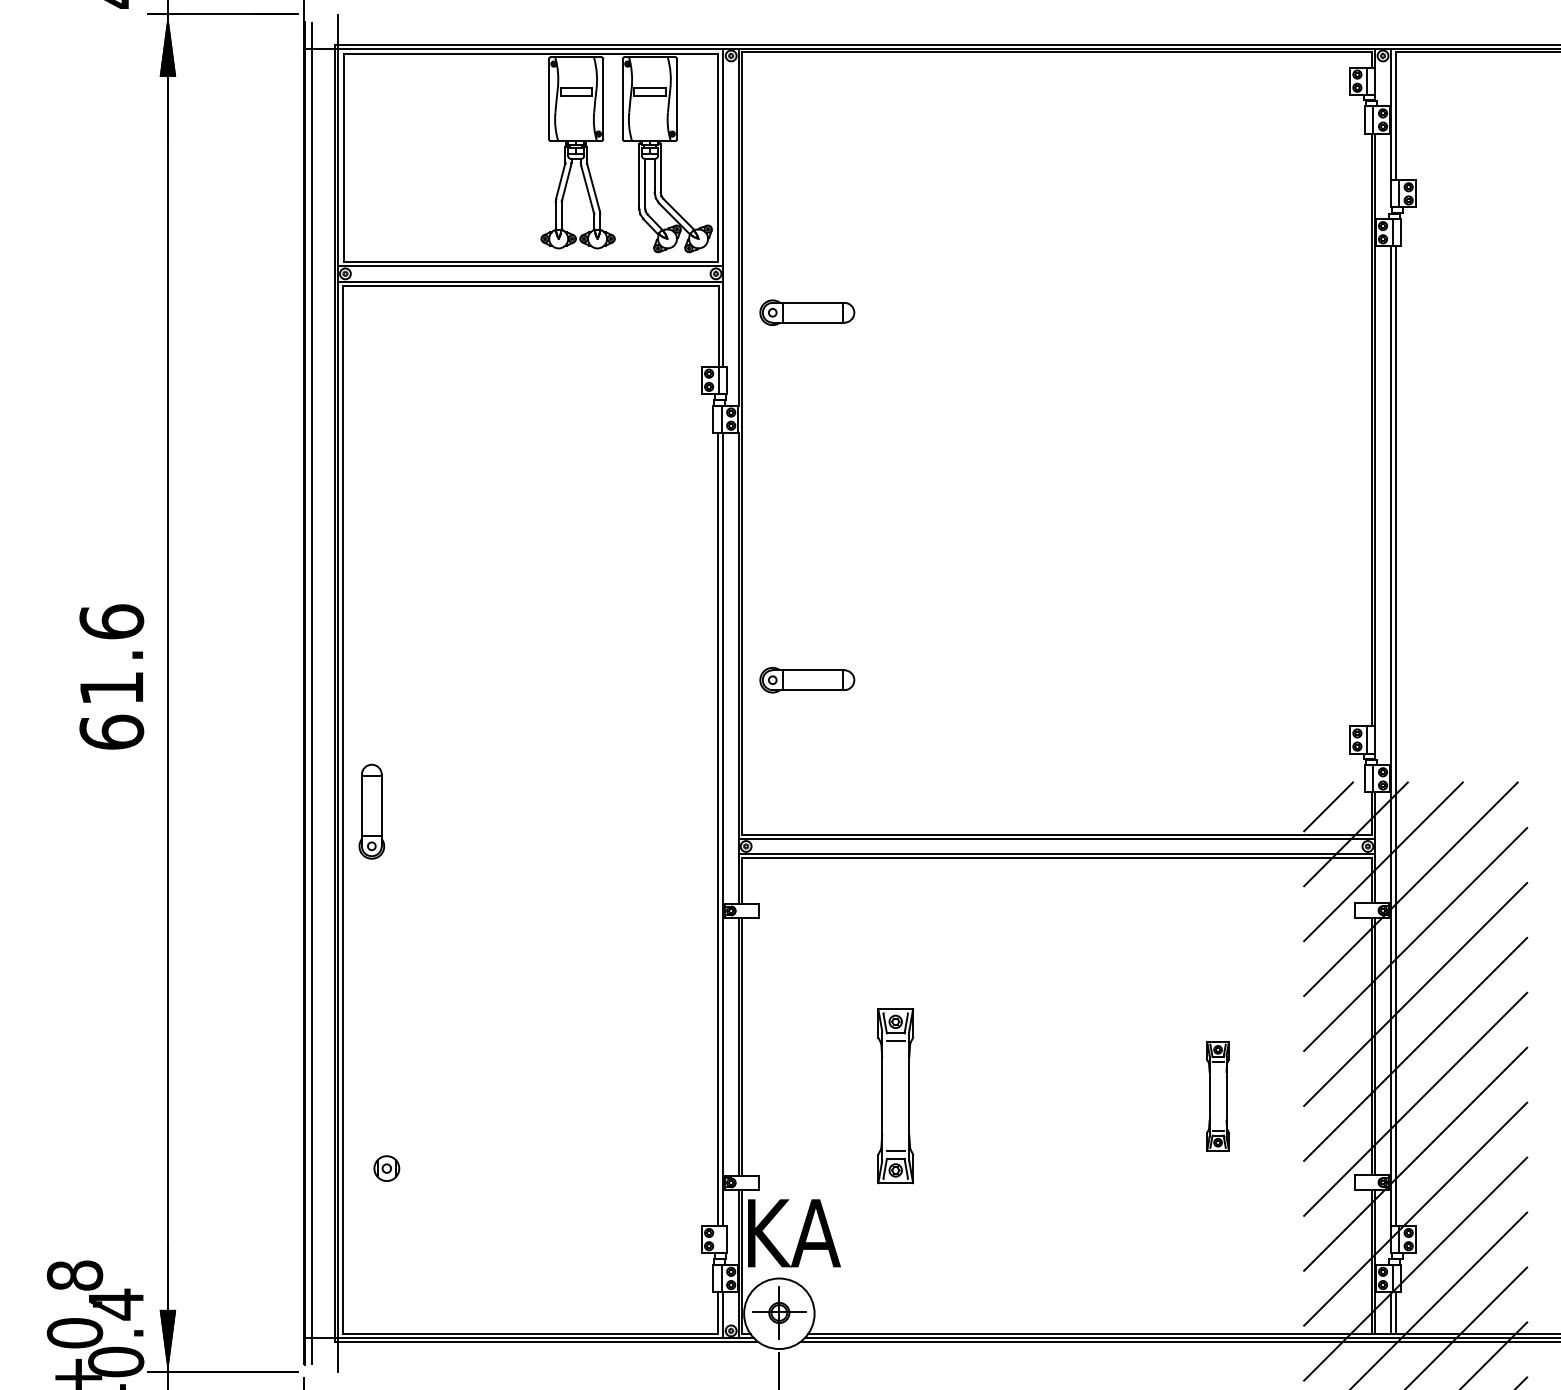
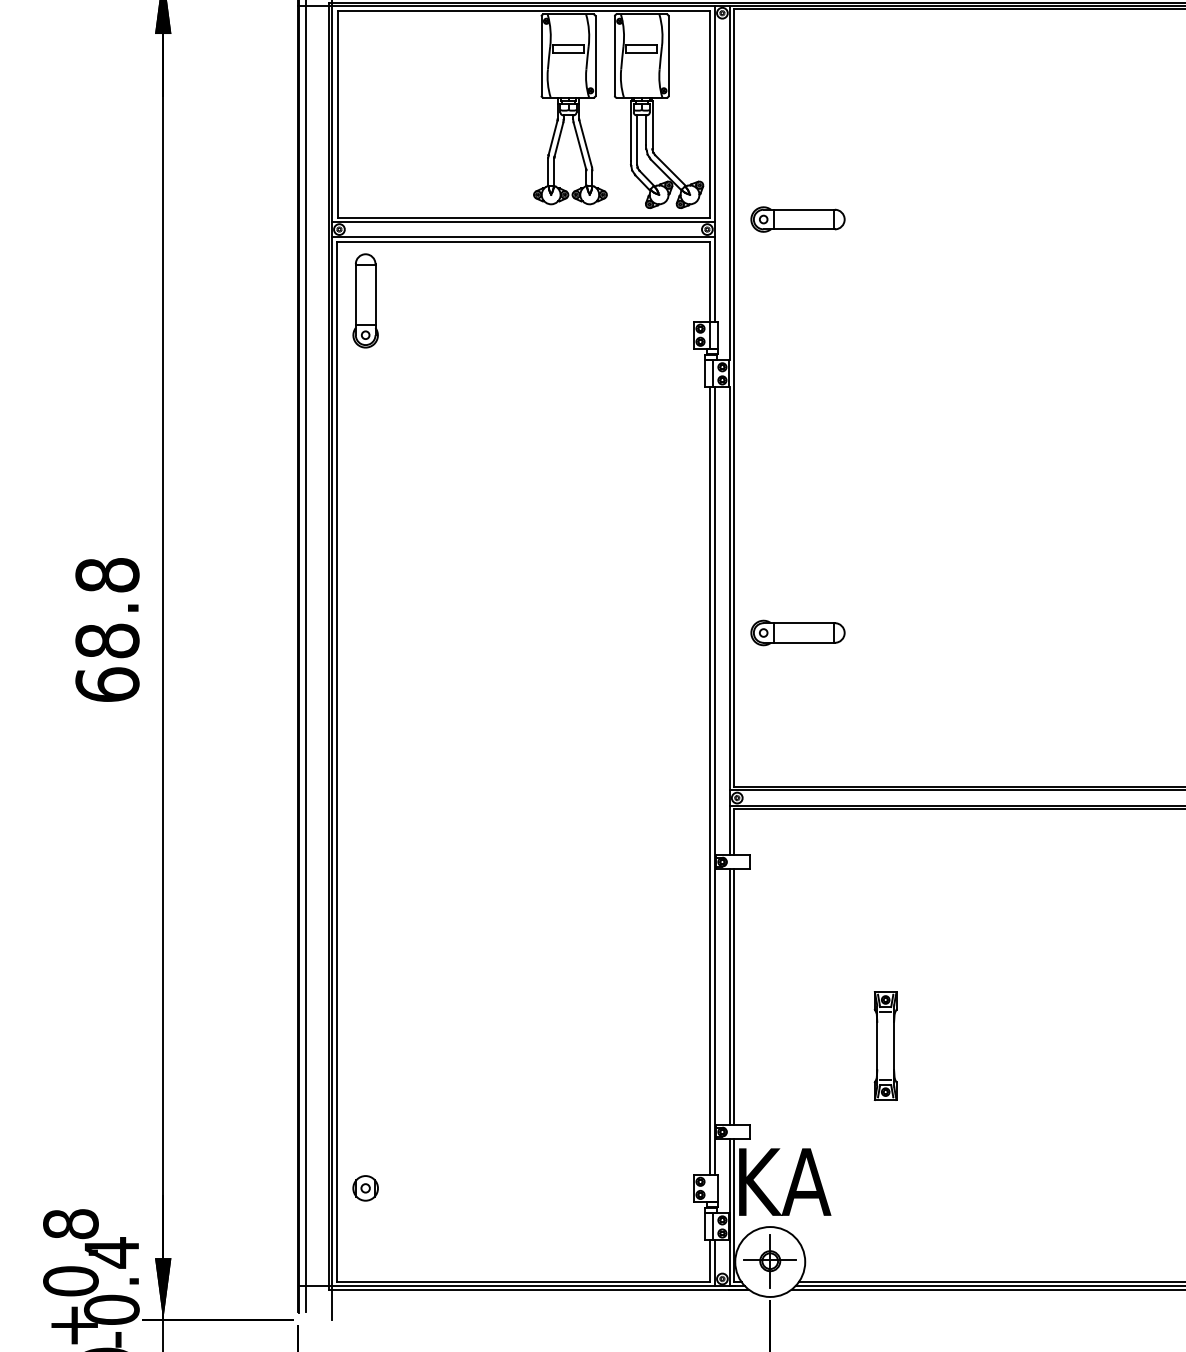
part: (807, 312) -> (798, 219), moved
text: (111, 654) -> (107, 607), 61.6 -> 68.8
part: (371, 811) -> (365, 300), moved
part: (895, 1096) -> (885, 1046), size x0.62
part: (386, 1168) -> (365, 1188), moved

